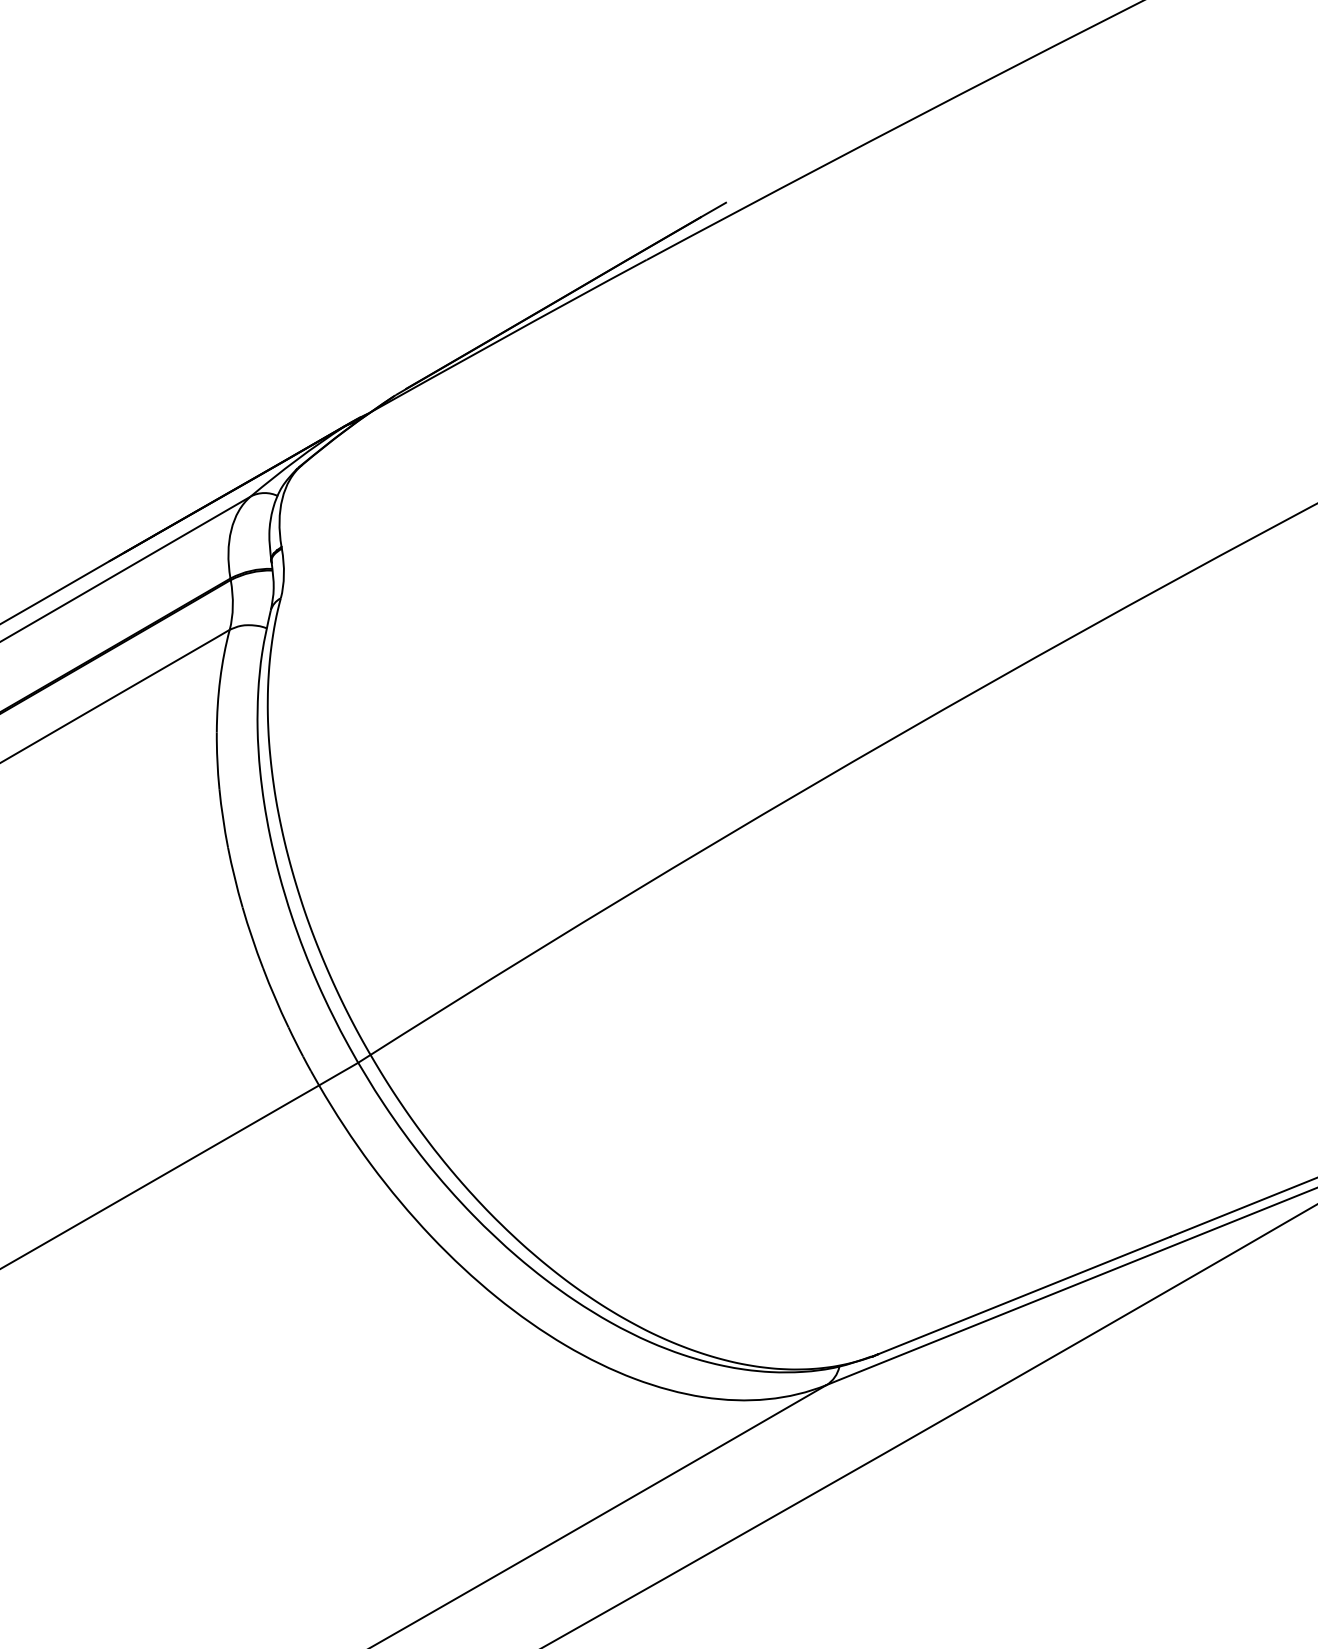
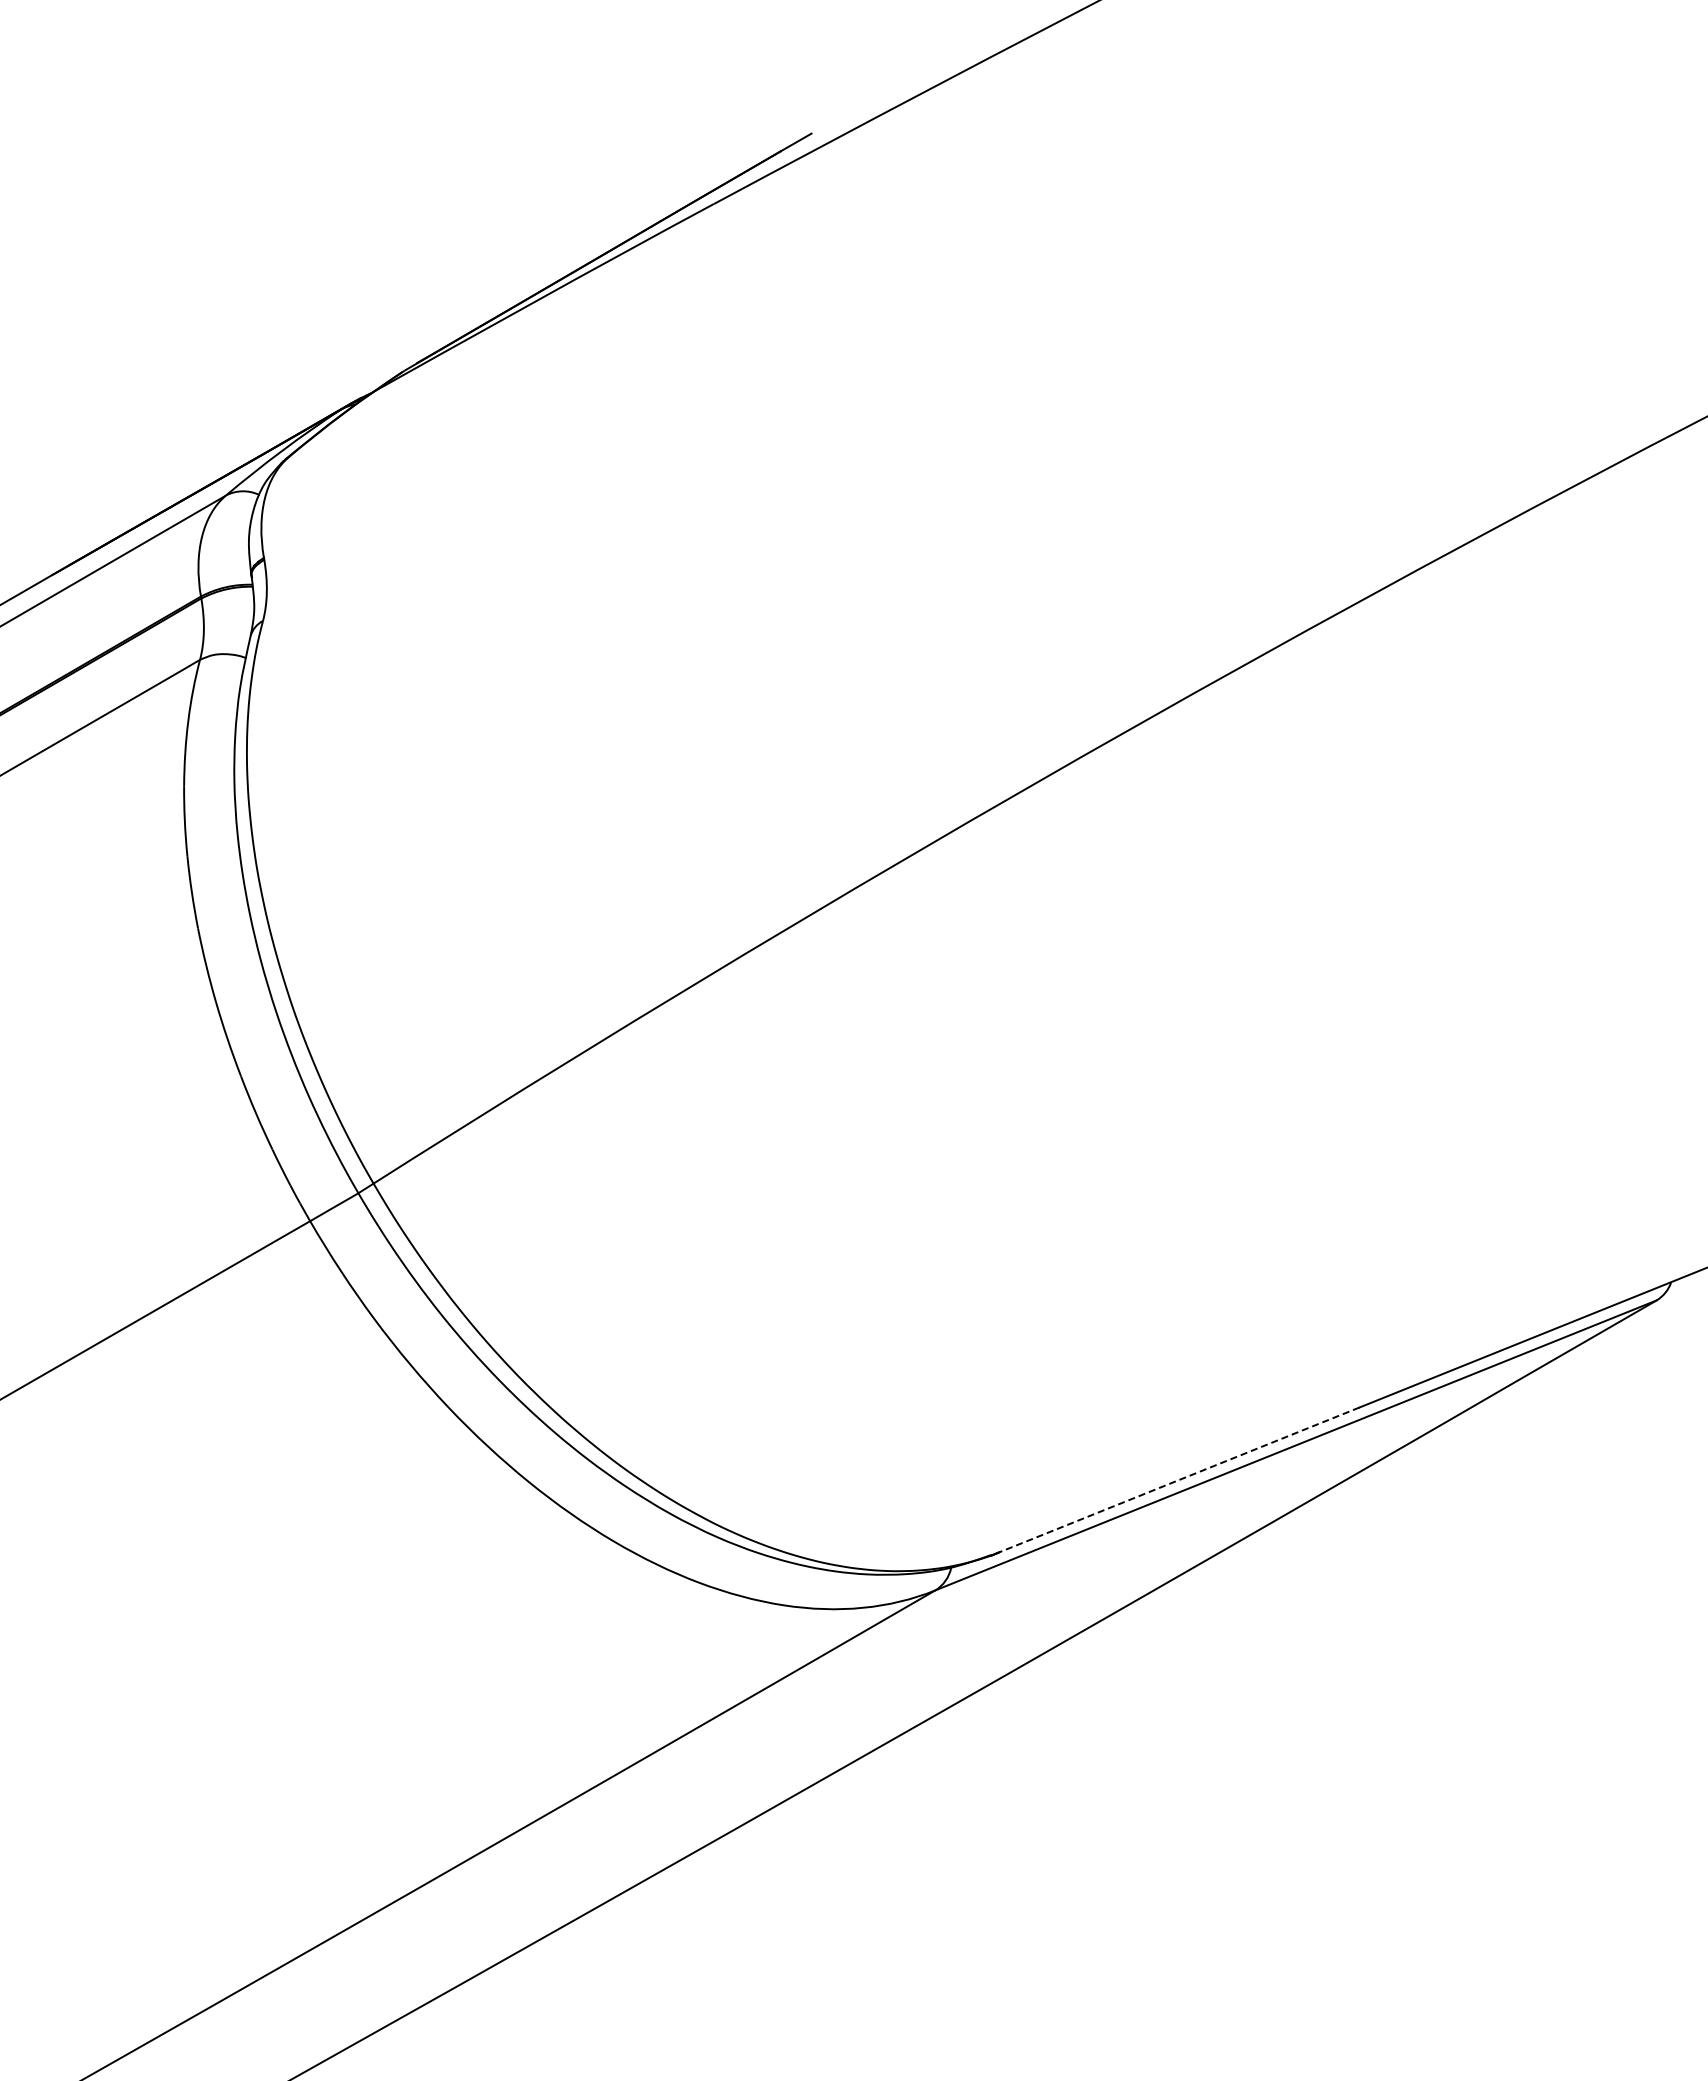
line: (1023, 1295) -> (1178, 1480), solid -> dashed

